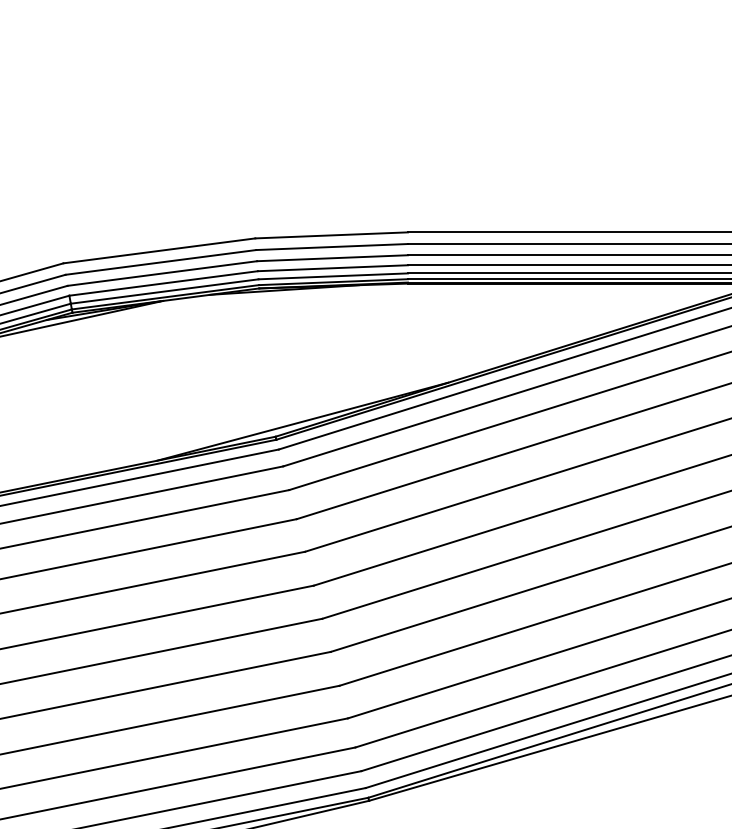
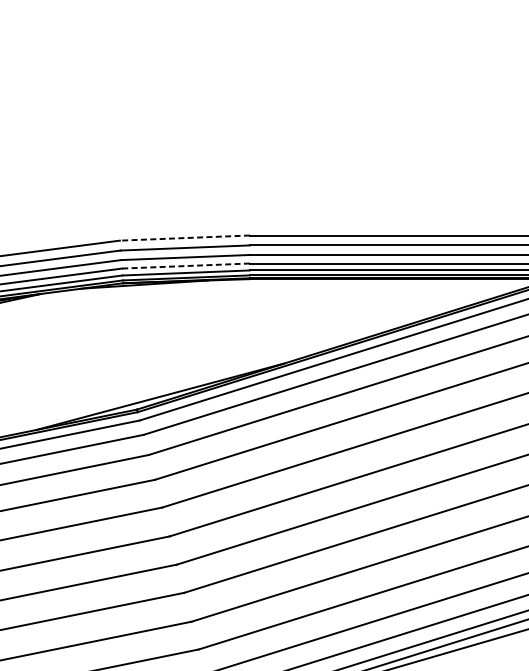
line: (331, 235) -> (184, 238), solid -> dashed
line: (332, 268) -> (185, 266), solid -> dashed

